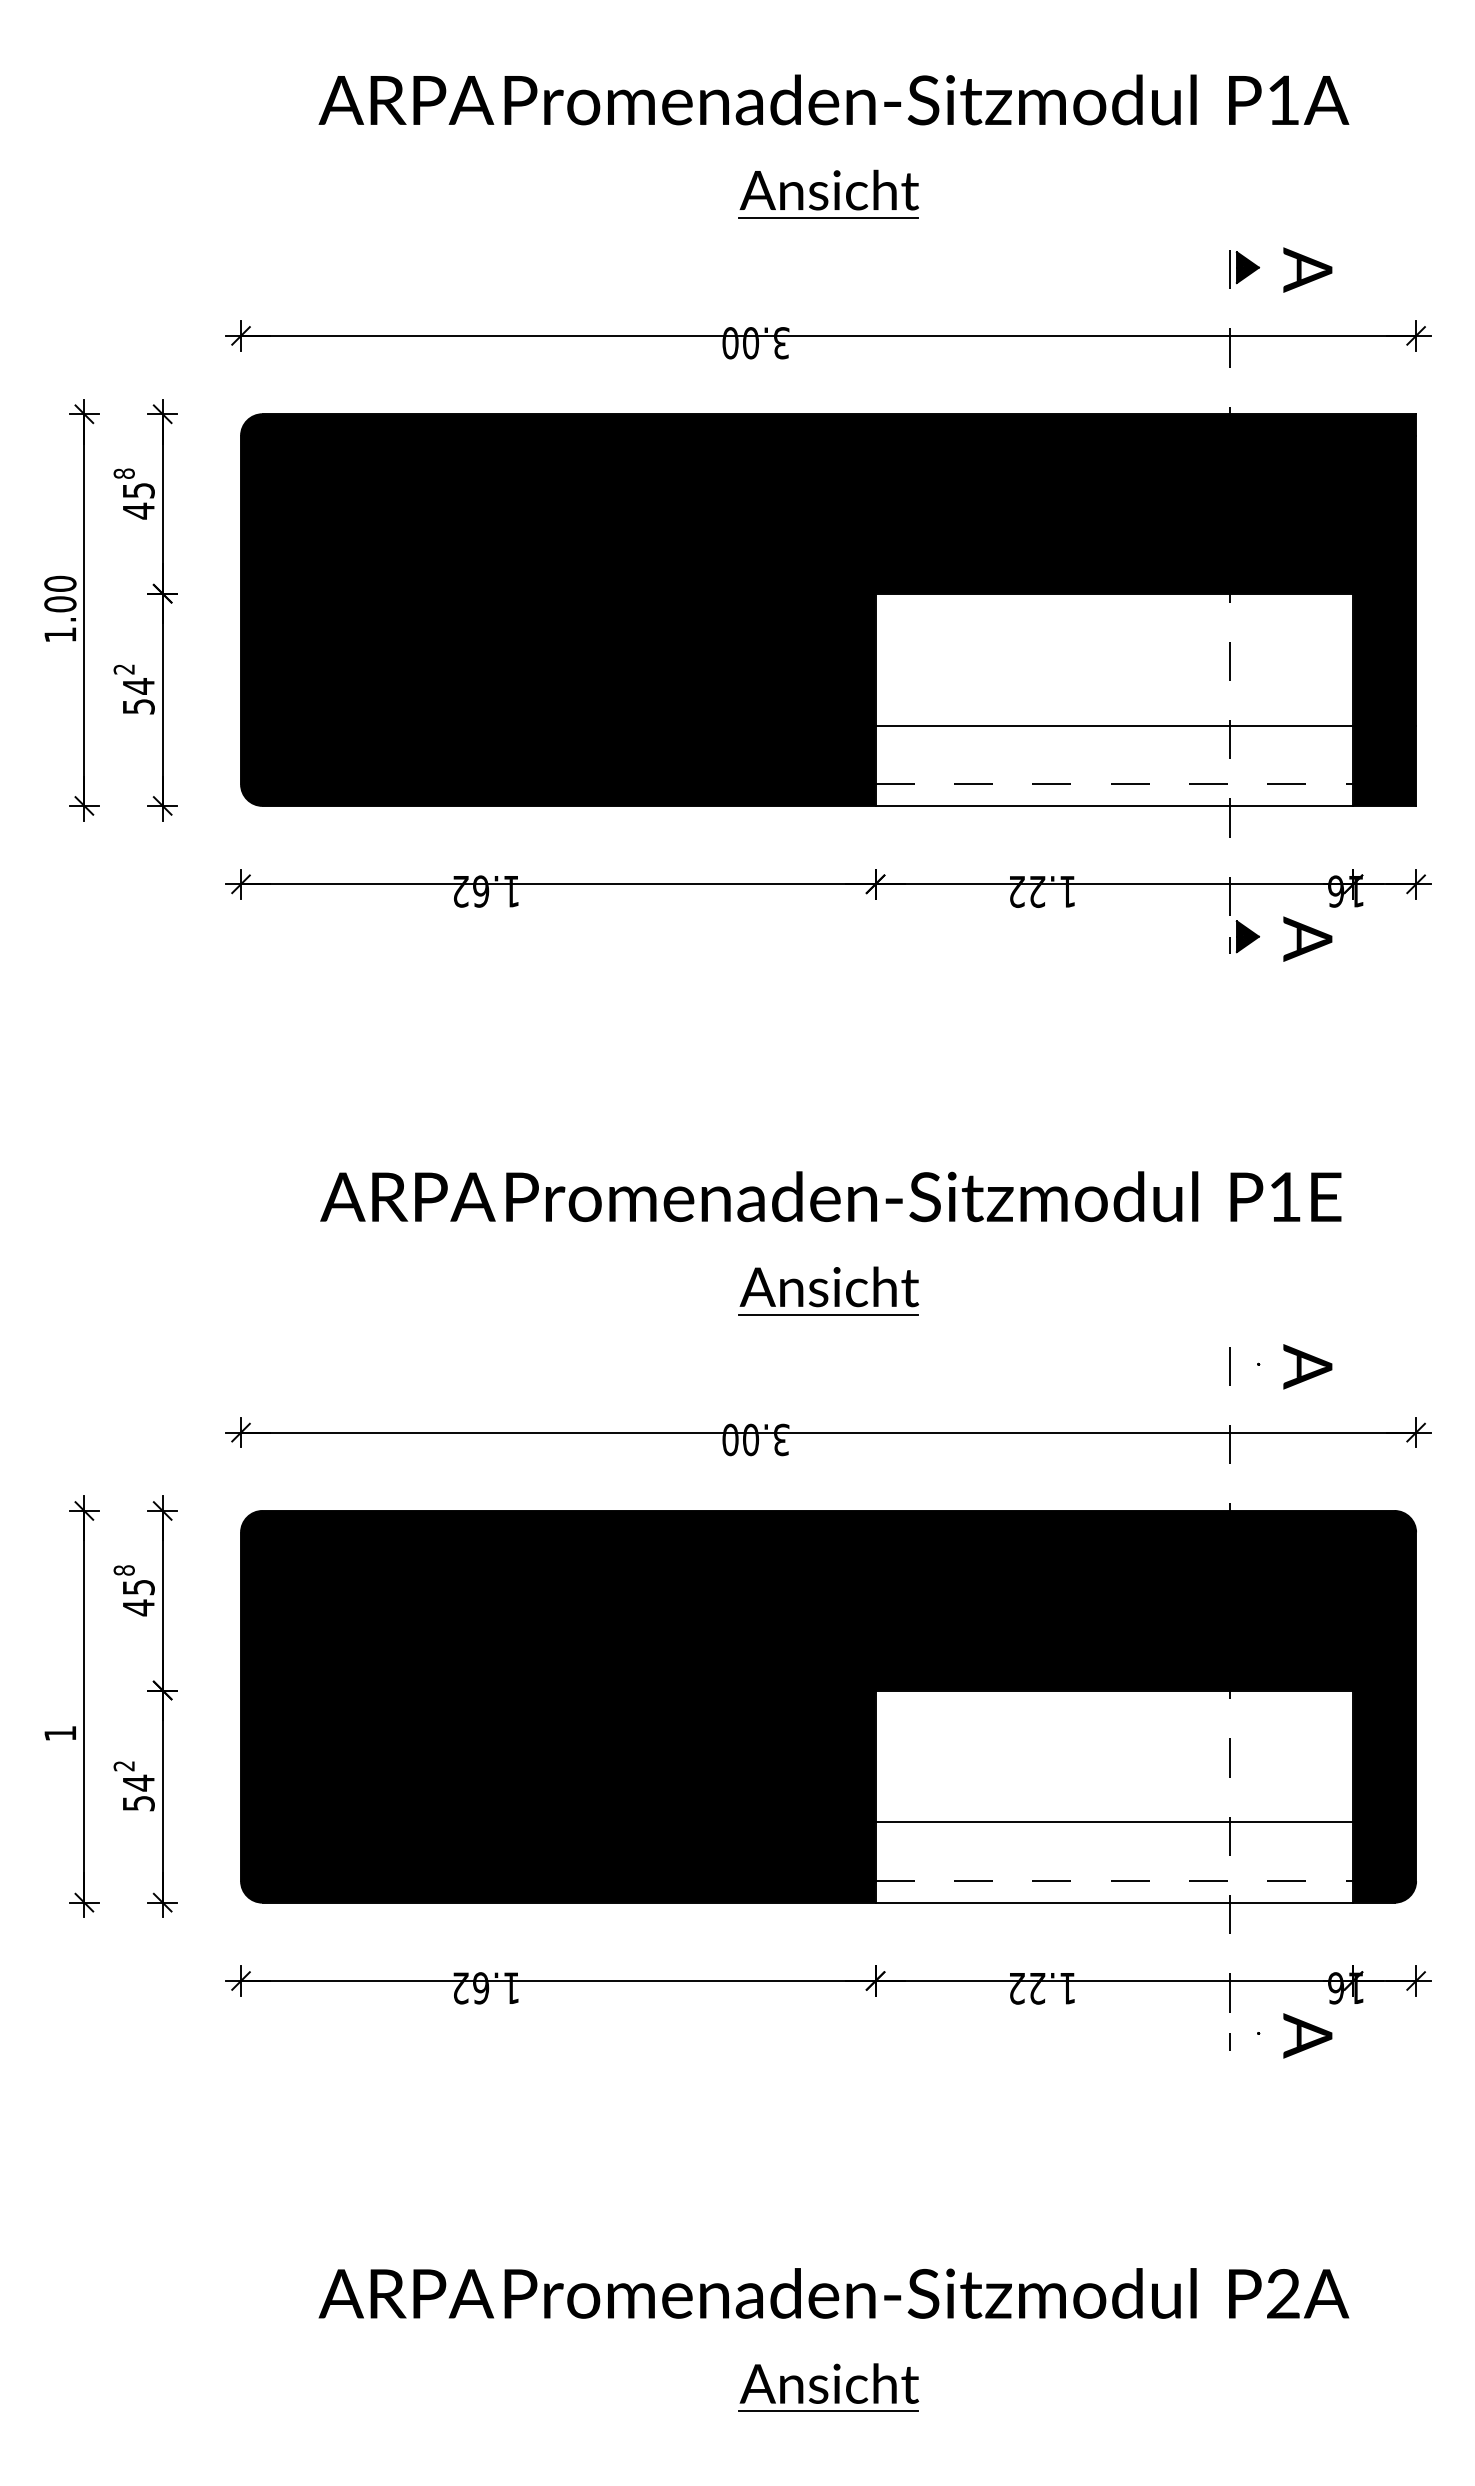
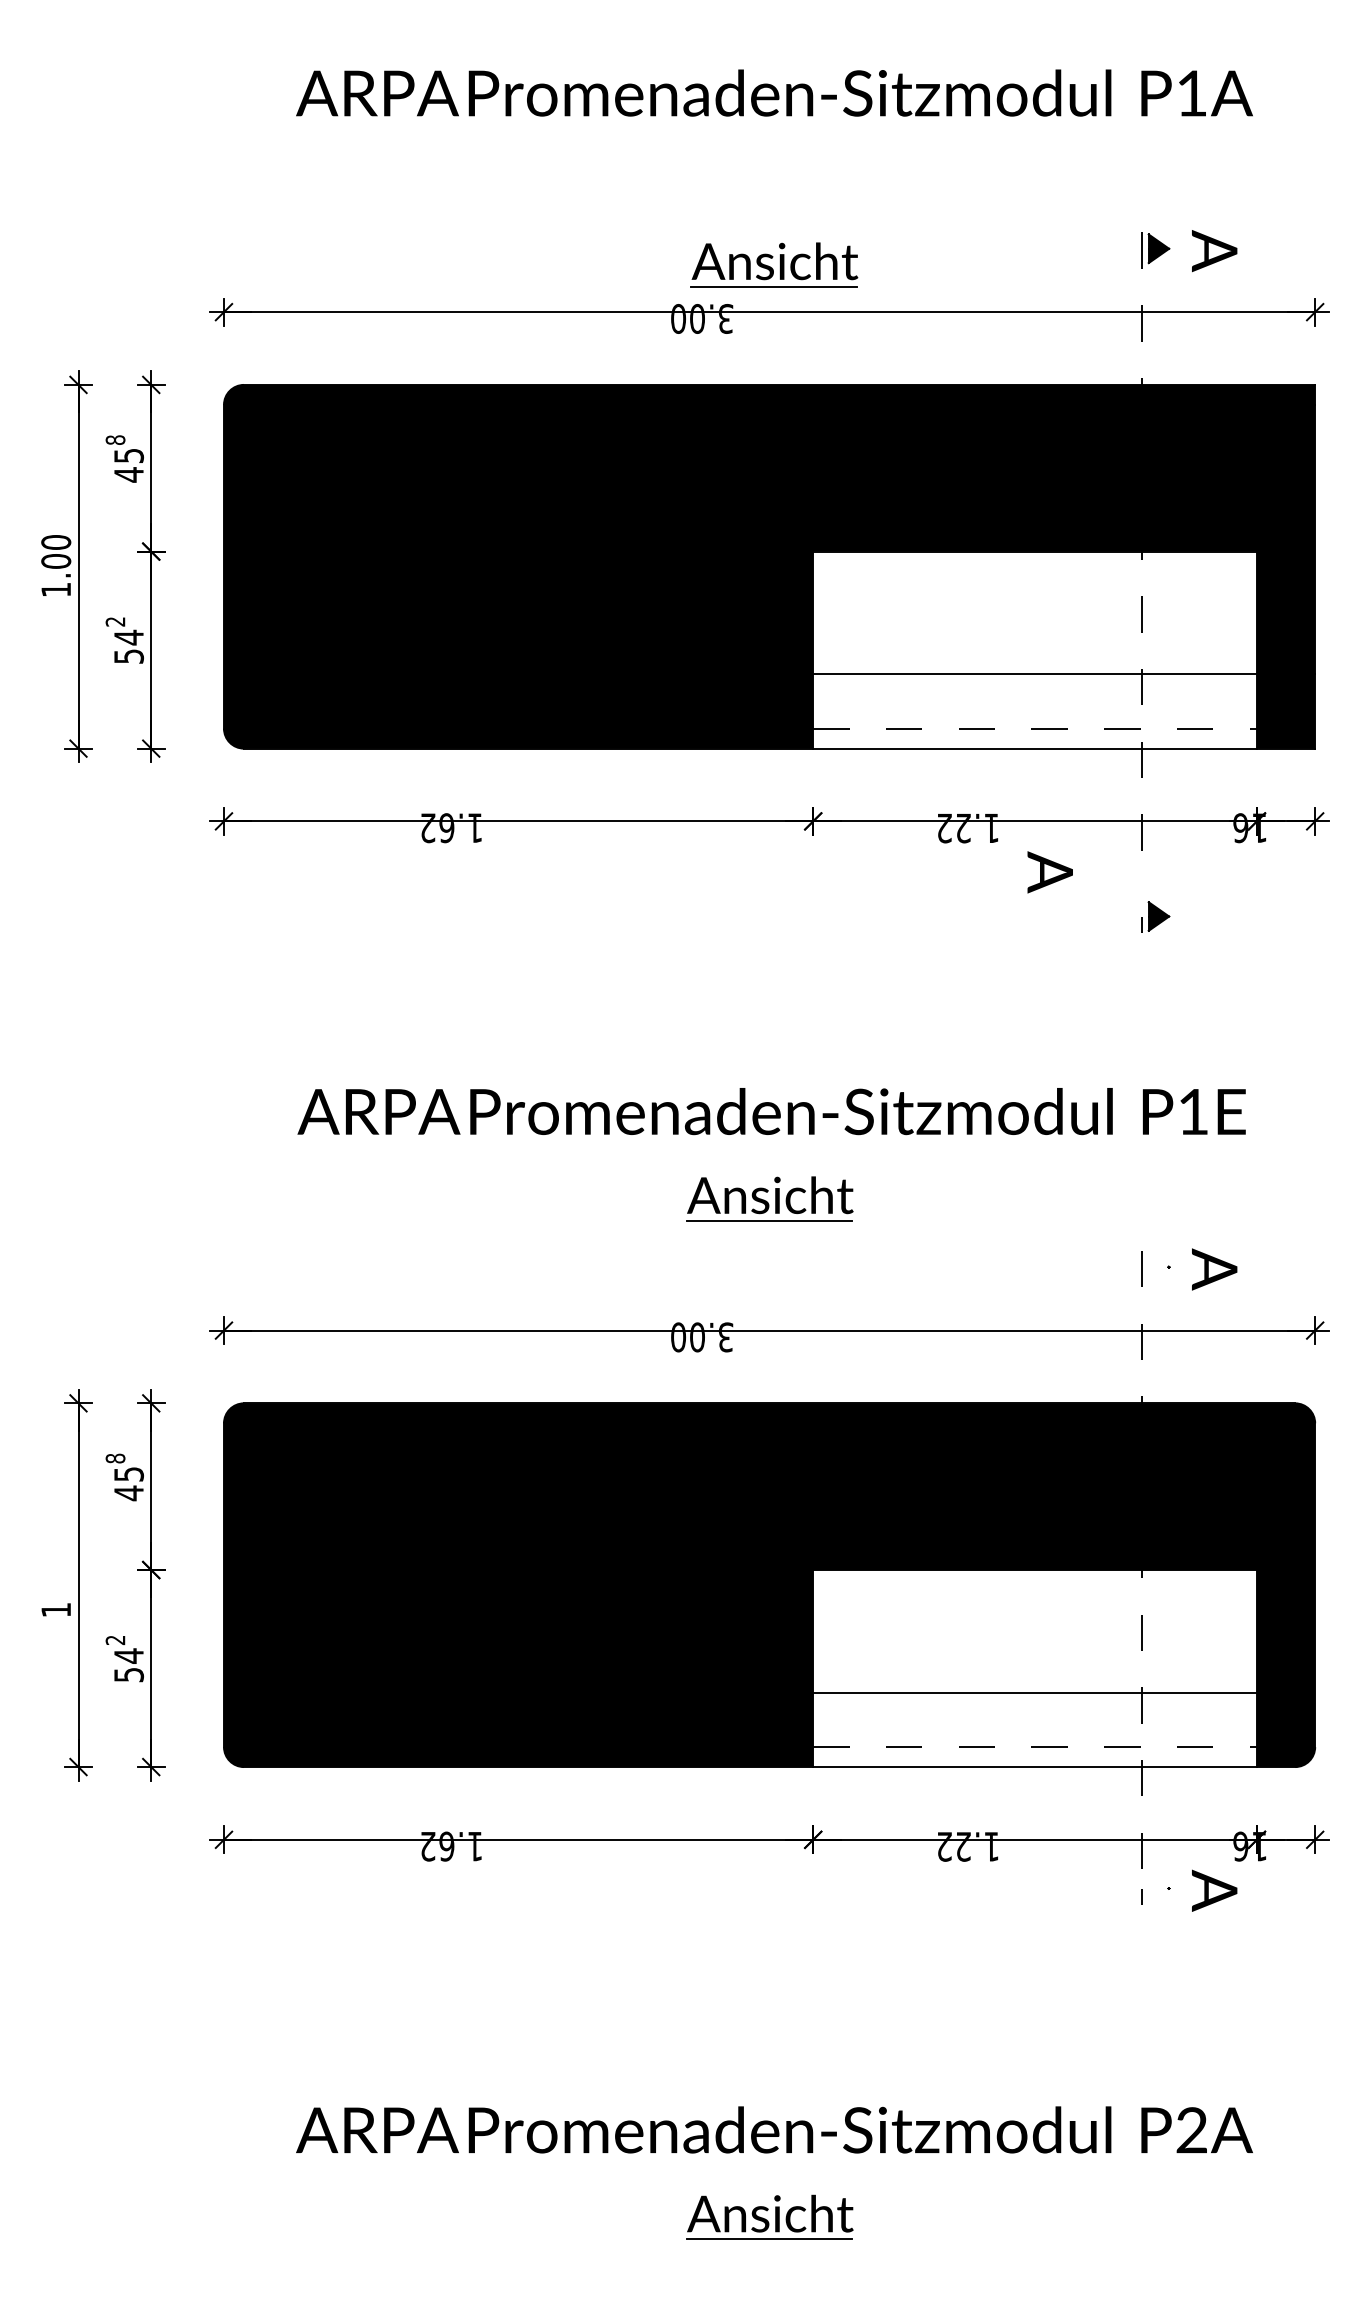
part: (828, 193) -> (774, 264), moved
part: (1244, 936) -> (1155, 916), moved
text: (1307, 938) -> (1049, 871), moved

